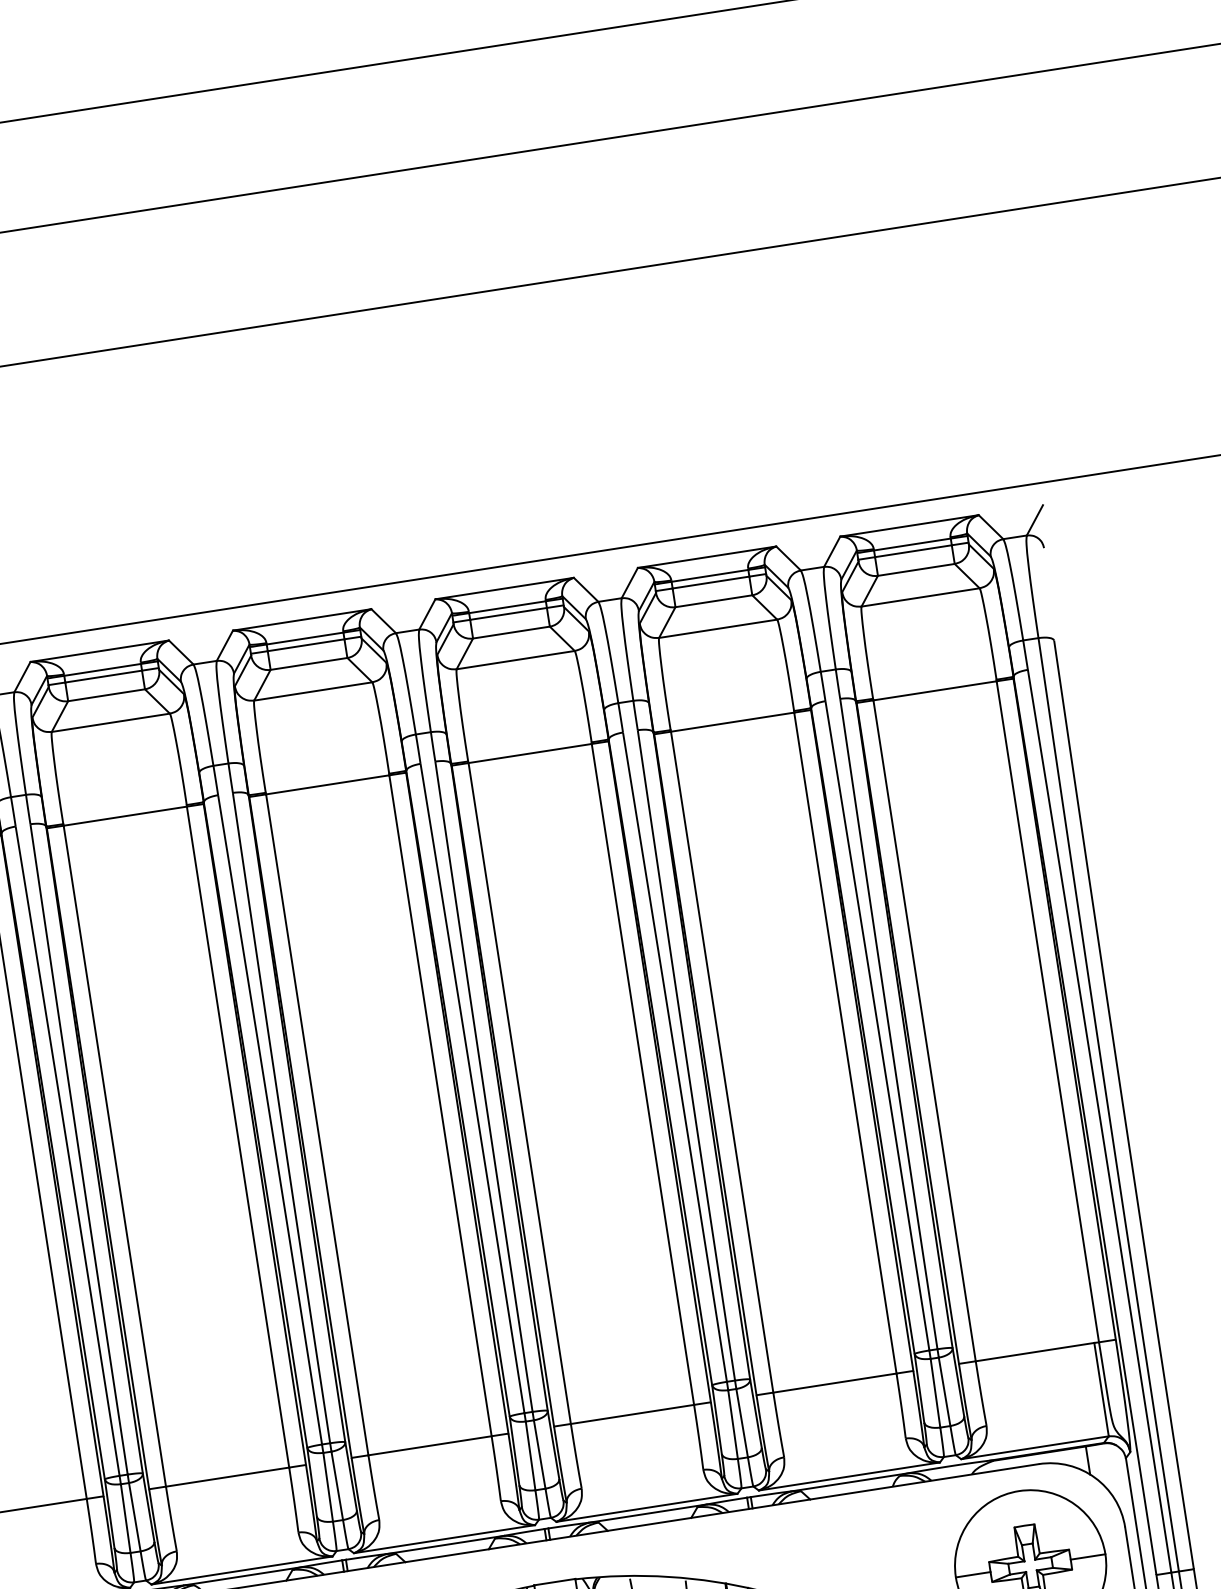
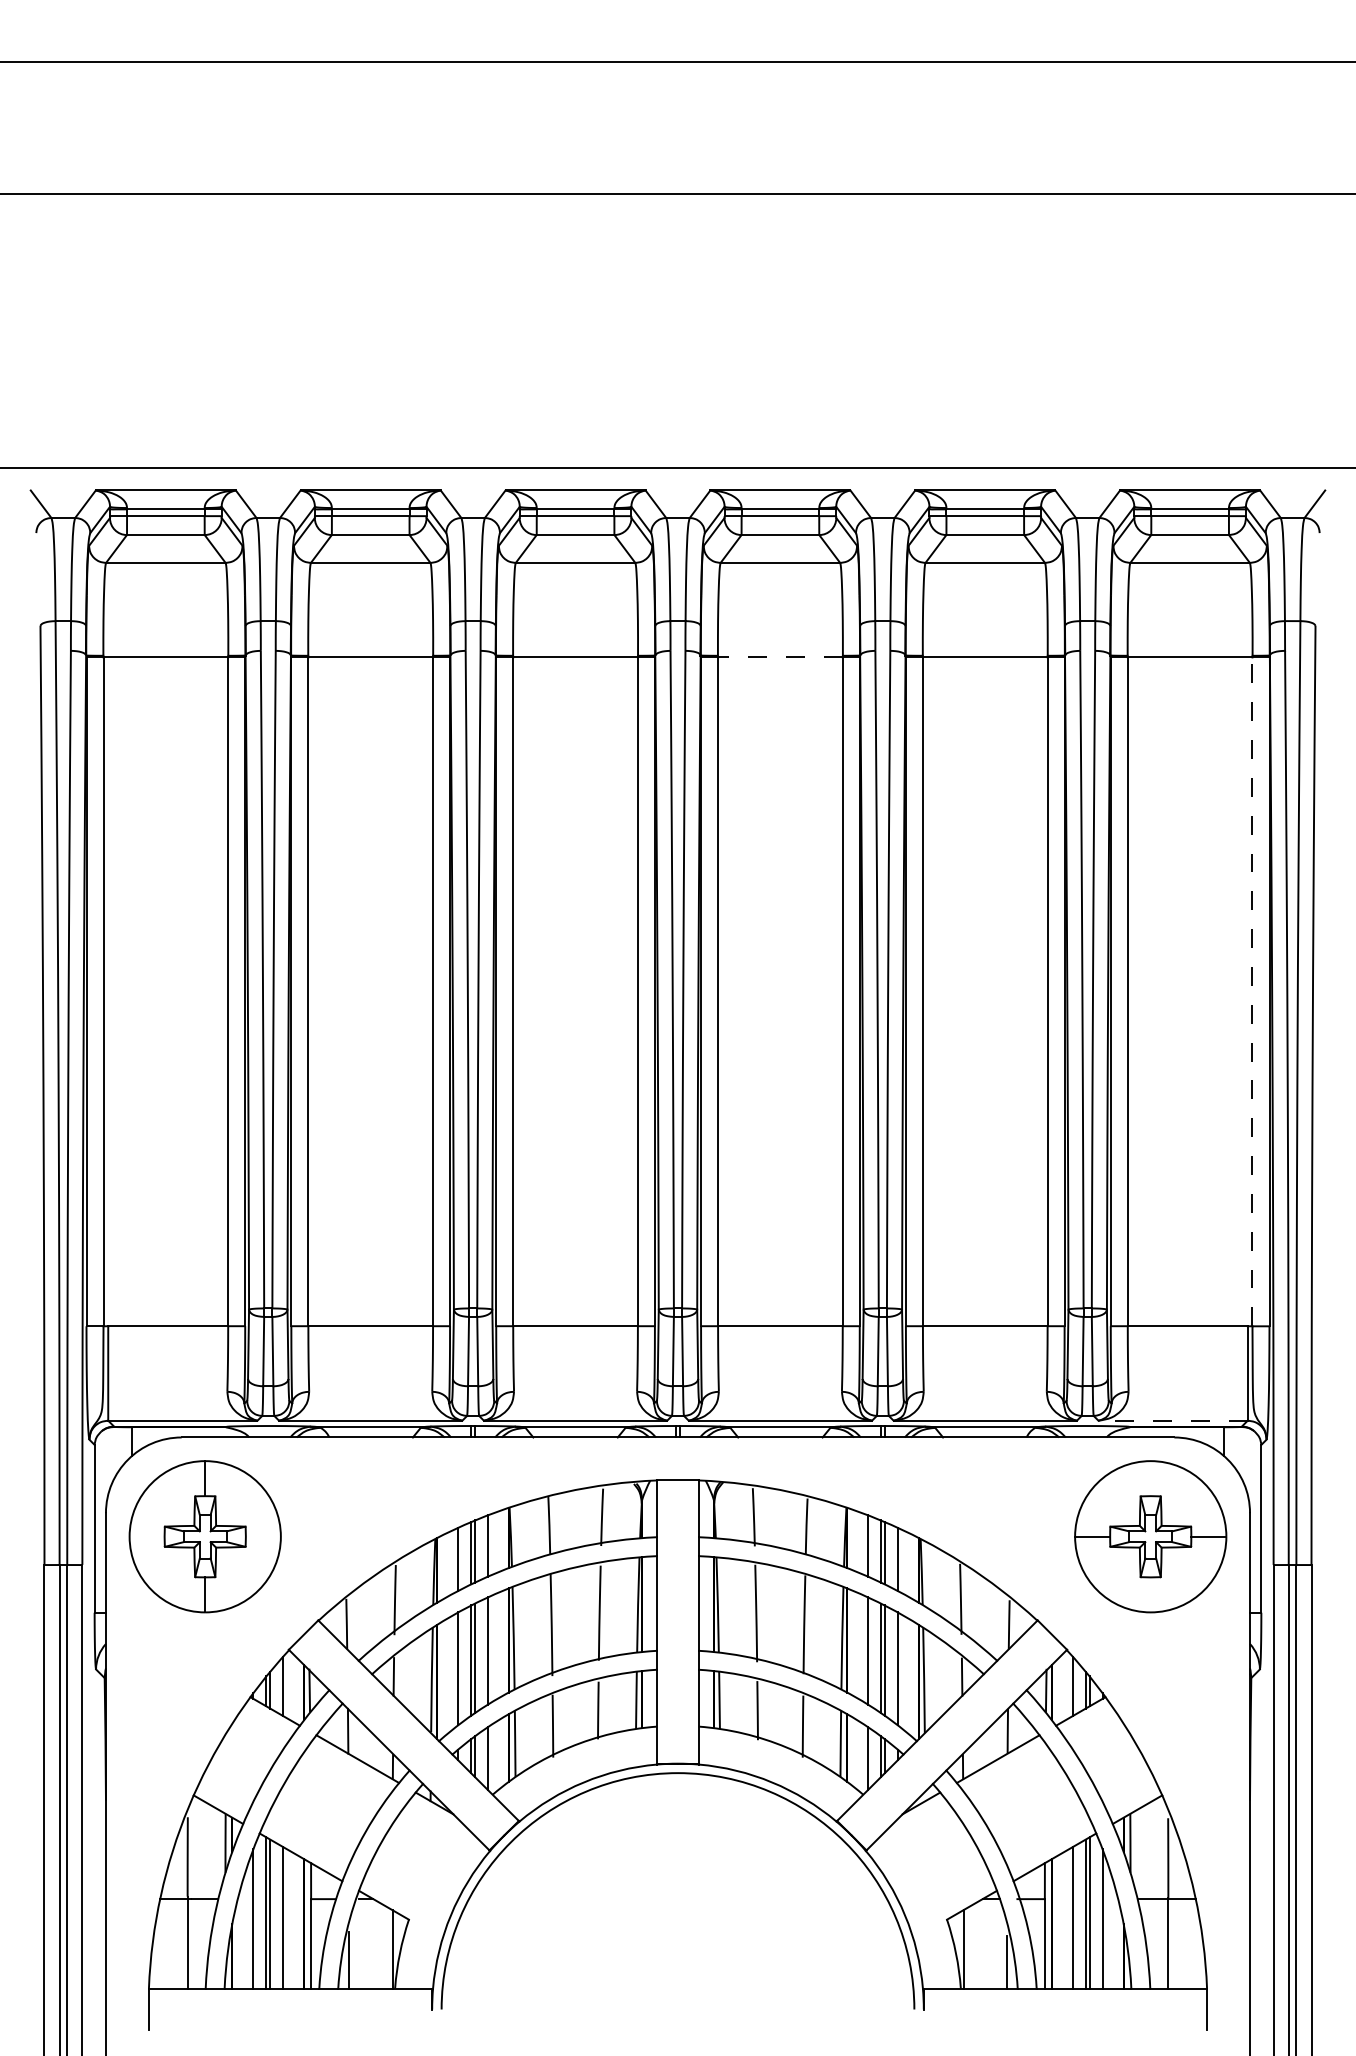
line: (529, 753) -> (779, 657), solid -> dashed
line: (1047, 1011) -> (1252, 991), solid -> dashed
line: (1035, 1447) -> (1173, 1420), solid -> dashed

